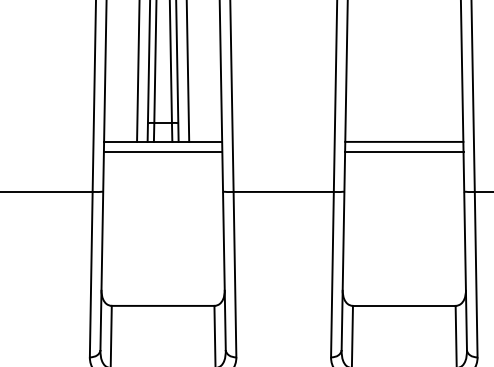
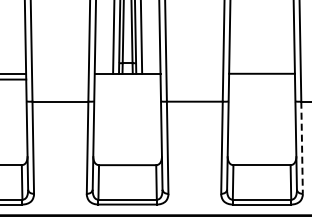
line: (162, 152) -> (127, 79), removed
line: (405, 152) -> (262, 79), removed
line: (476, 275) -> (302, 148), solid -> dashed

